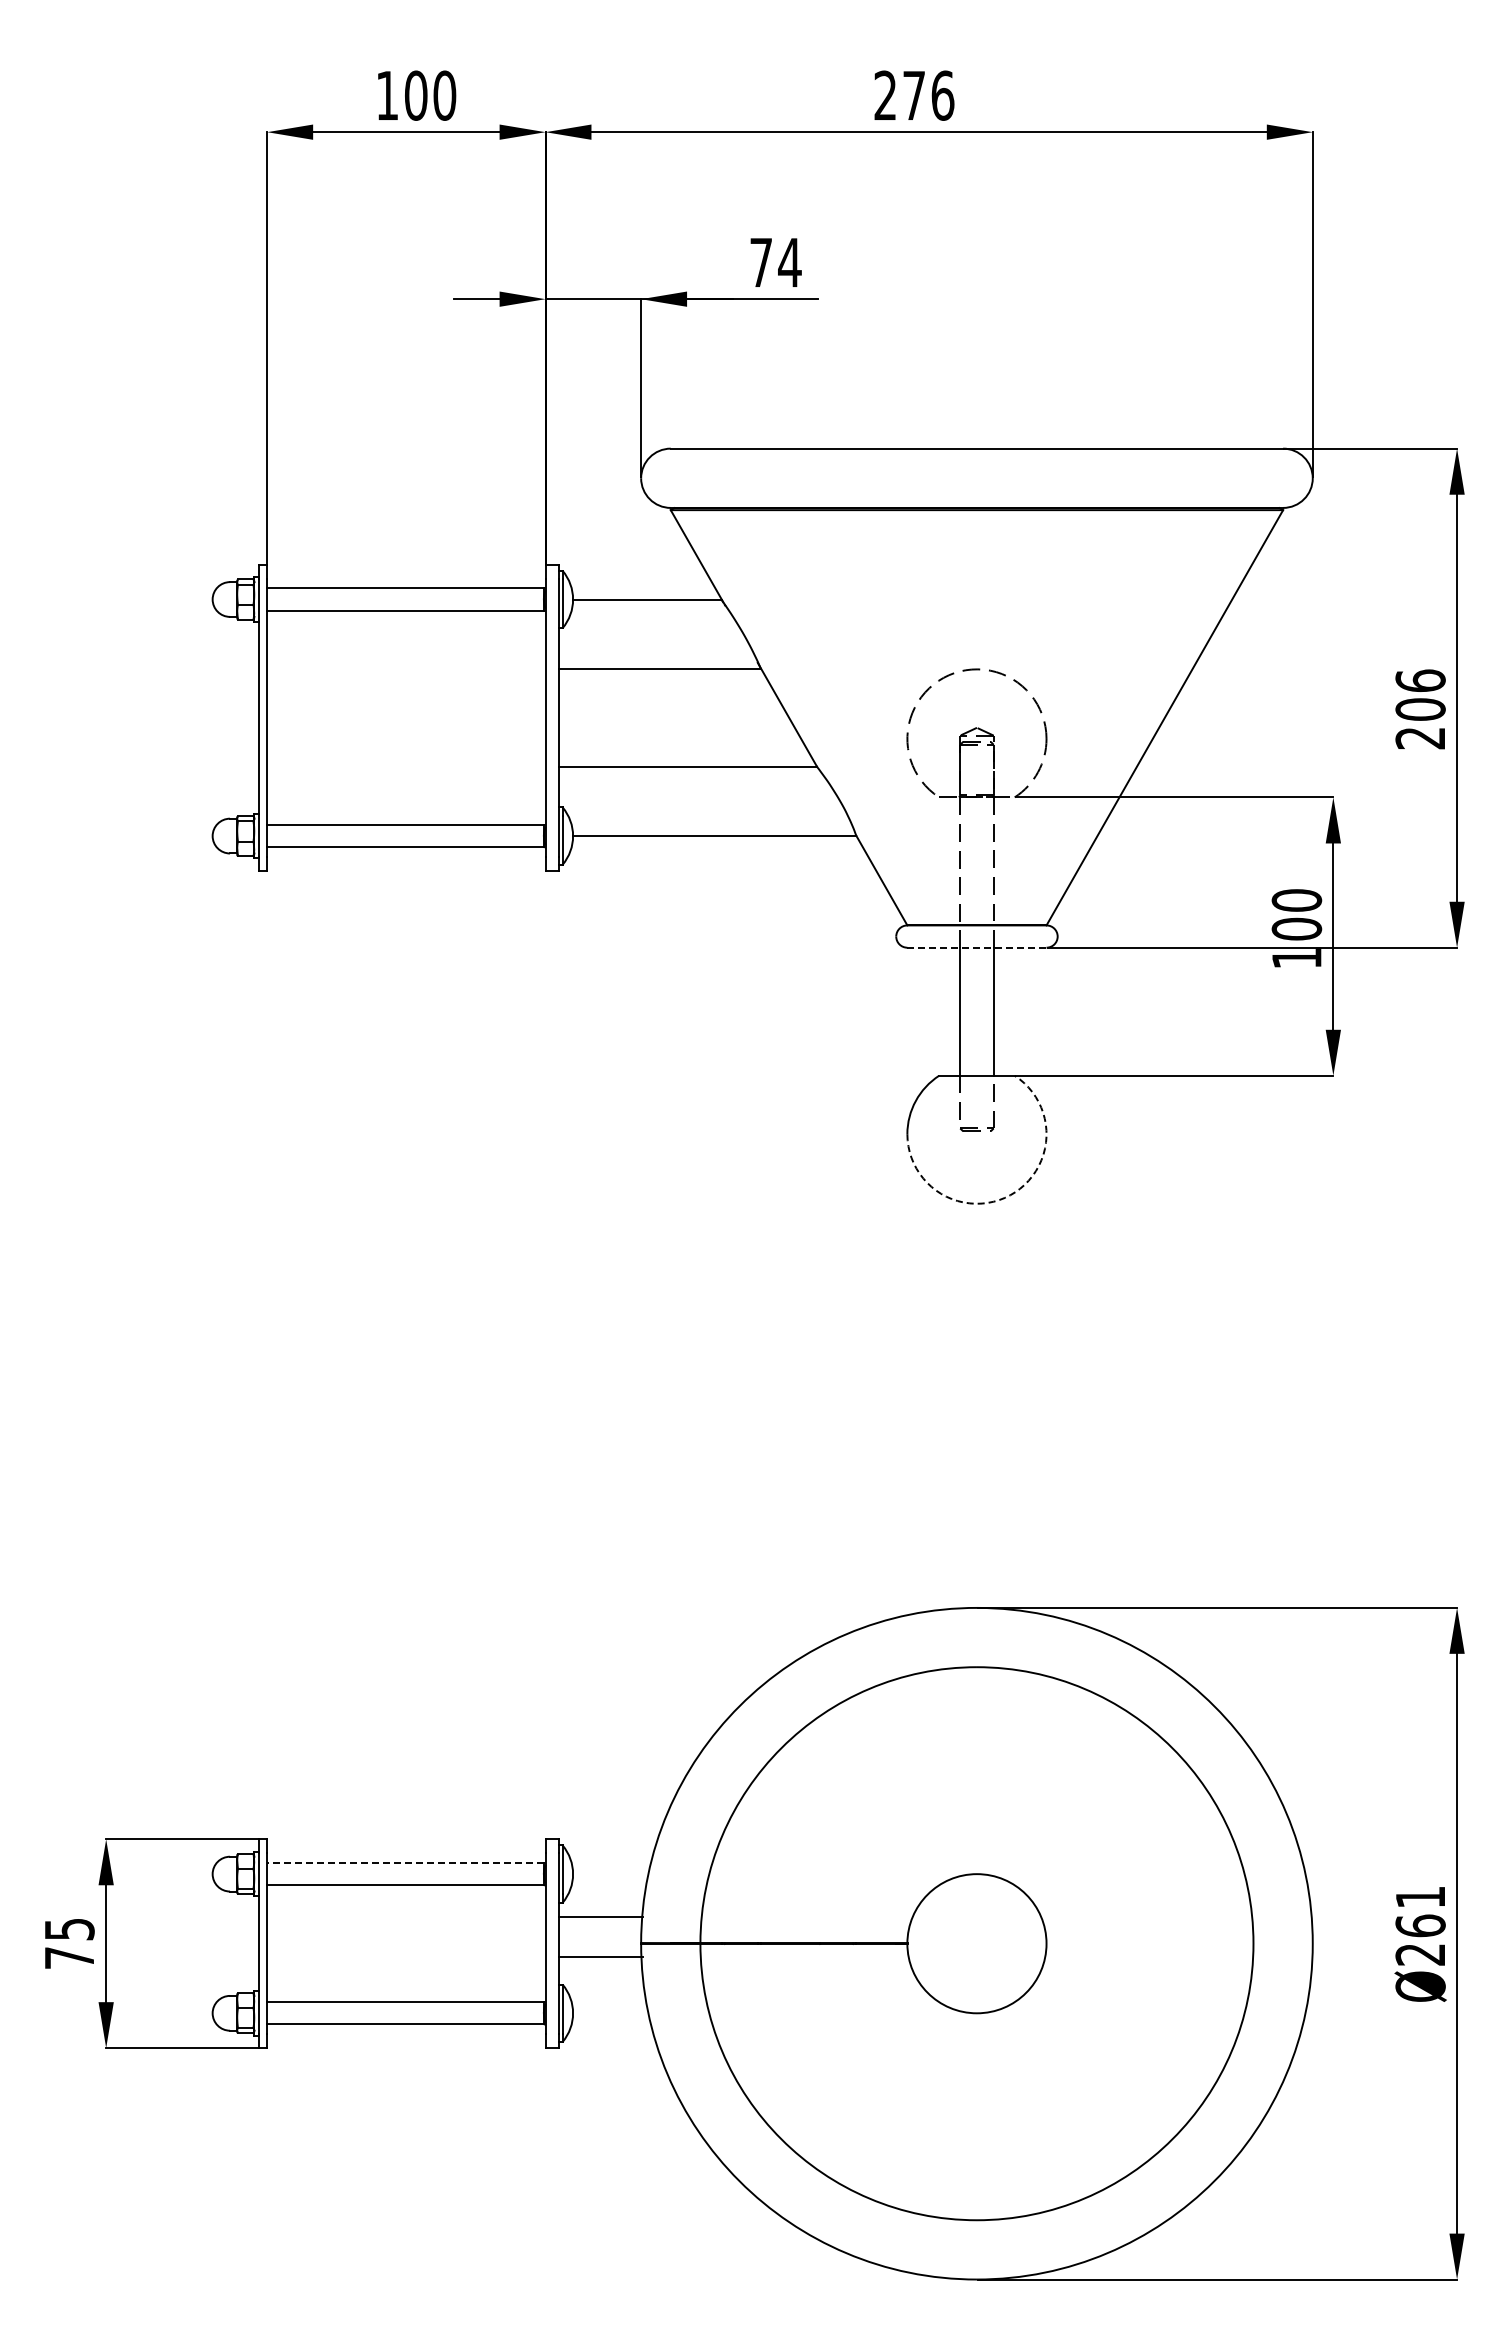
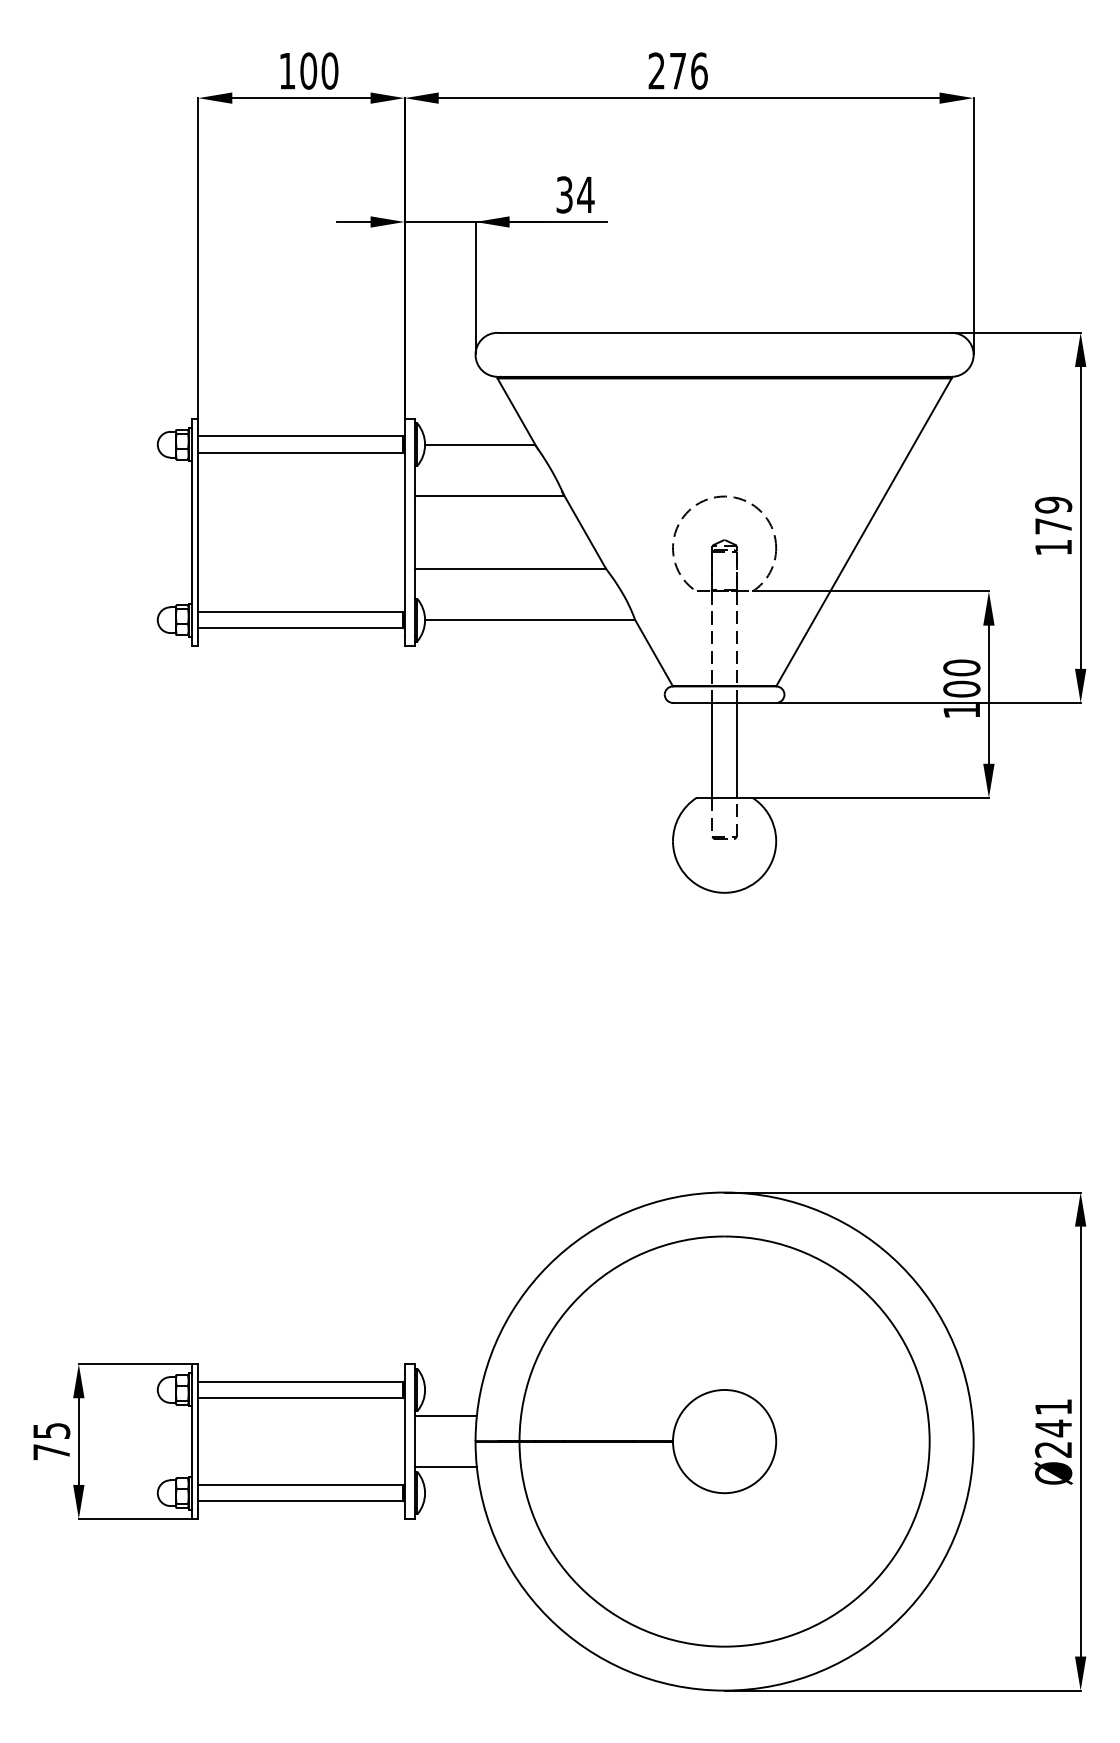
text: (761, 262) -> (564, 194), 74 -> 34
text: (1420, 709) -> (1053, 526), 206 -> 179
line: (976, 947) -> (724, 702), dashed -> solid
arc: (1010, 1195) -> (749, 886), dashed -> solid
line: (405, 1863) -> (300, 1382), dashed -> solid
line: (600, 1916) -> (445, 1467), moved
text: (1420, 1926) -> (1053, 1428), Ø261 -> Ø241
line: (600, 1956) -> (445, 1415), moved

